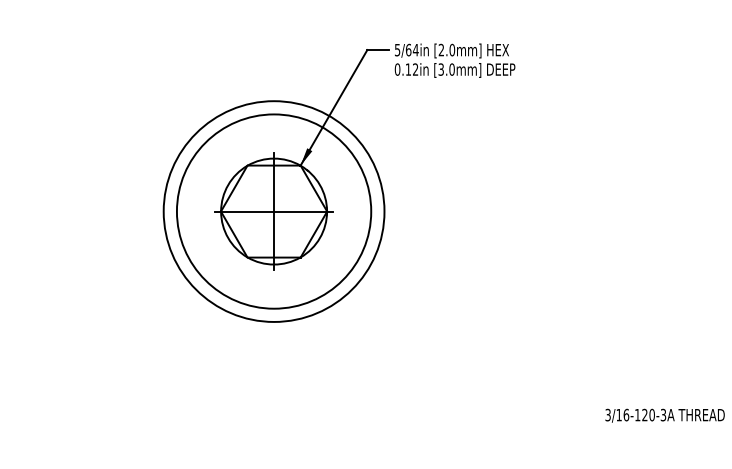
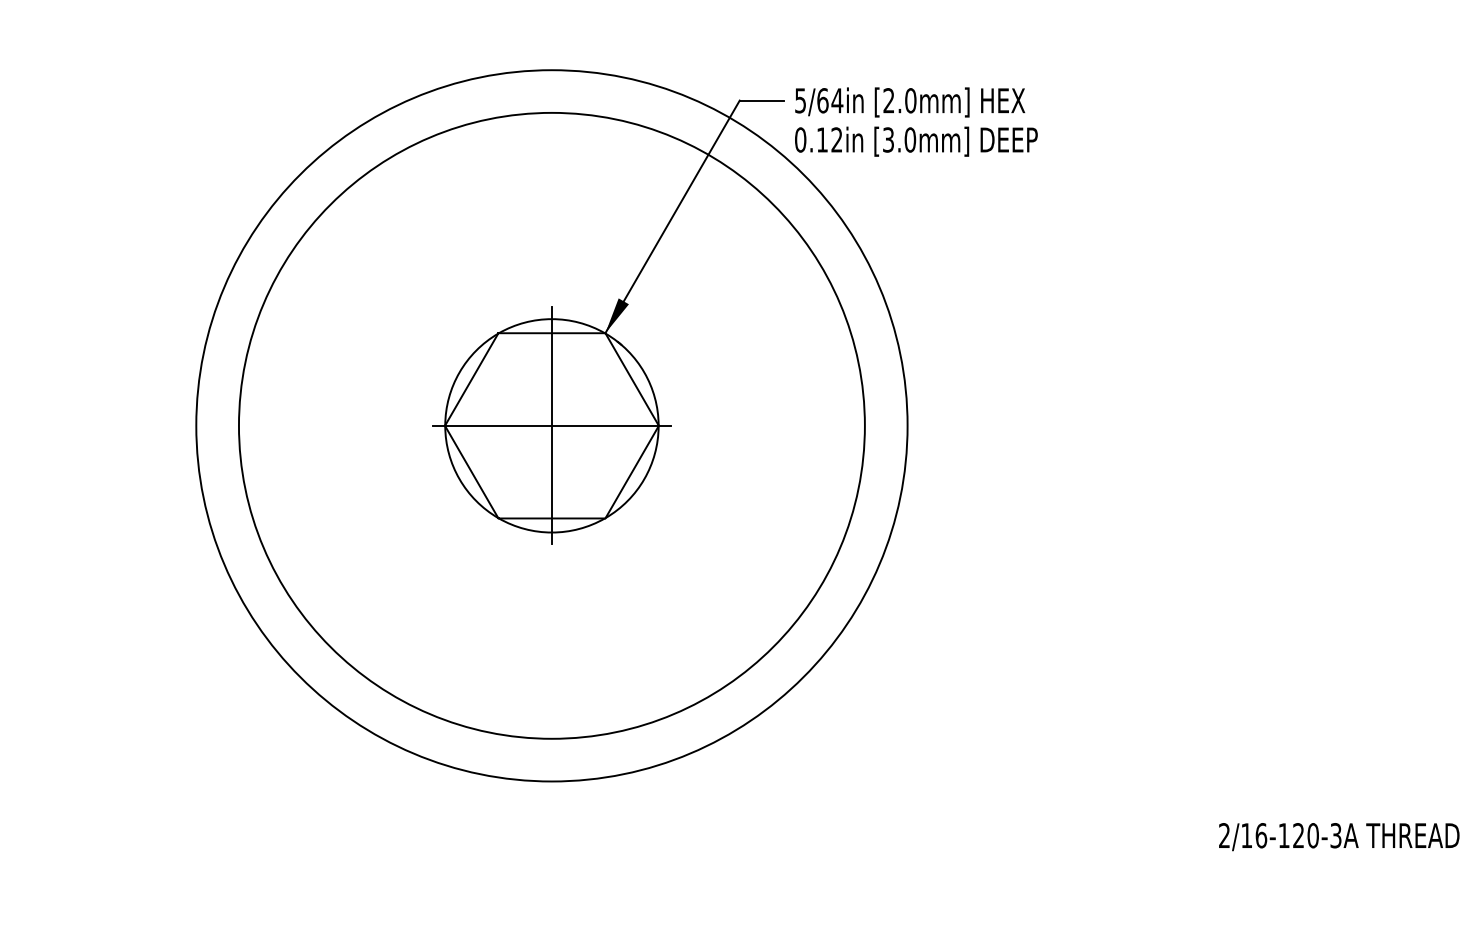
circle: (273, 211) -> (550, 425), size x1.6
circle: (273, 211) -> (550, 425), size x1.6
text: (607, 415) -> (1223, 836), 3/16-120-3A -> 2/16-120-3A

